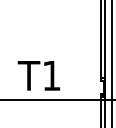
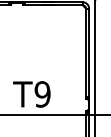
text: (51, 75) -> (42, 94), T1 -> T9

